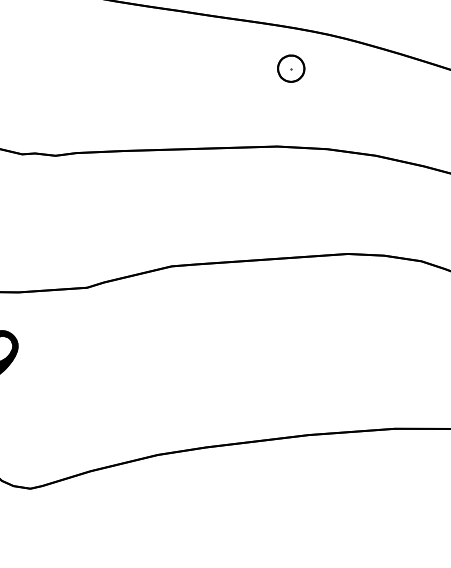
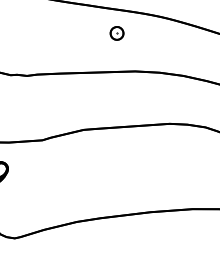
part: (290, 68) -> (116, 33), moved

